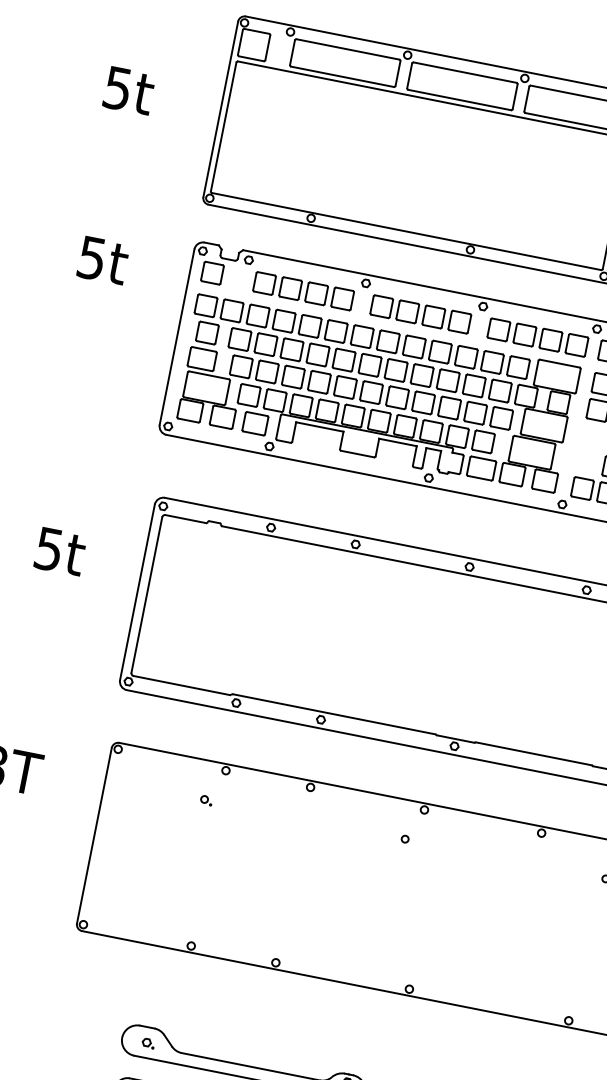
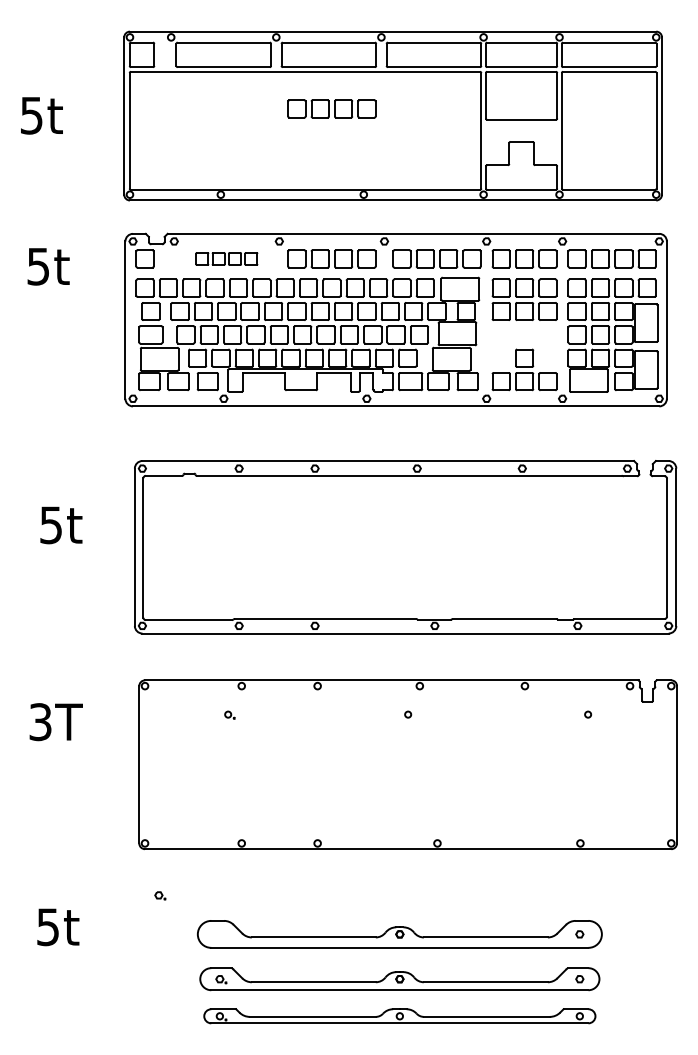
part: (453, 146) -> (331, 108), added
part: (303, 290) -> (226, 258), size x0.7
part: (148, 1043) -> (160, 895), moved

